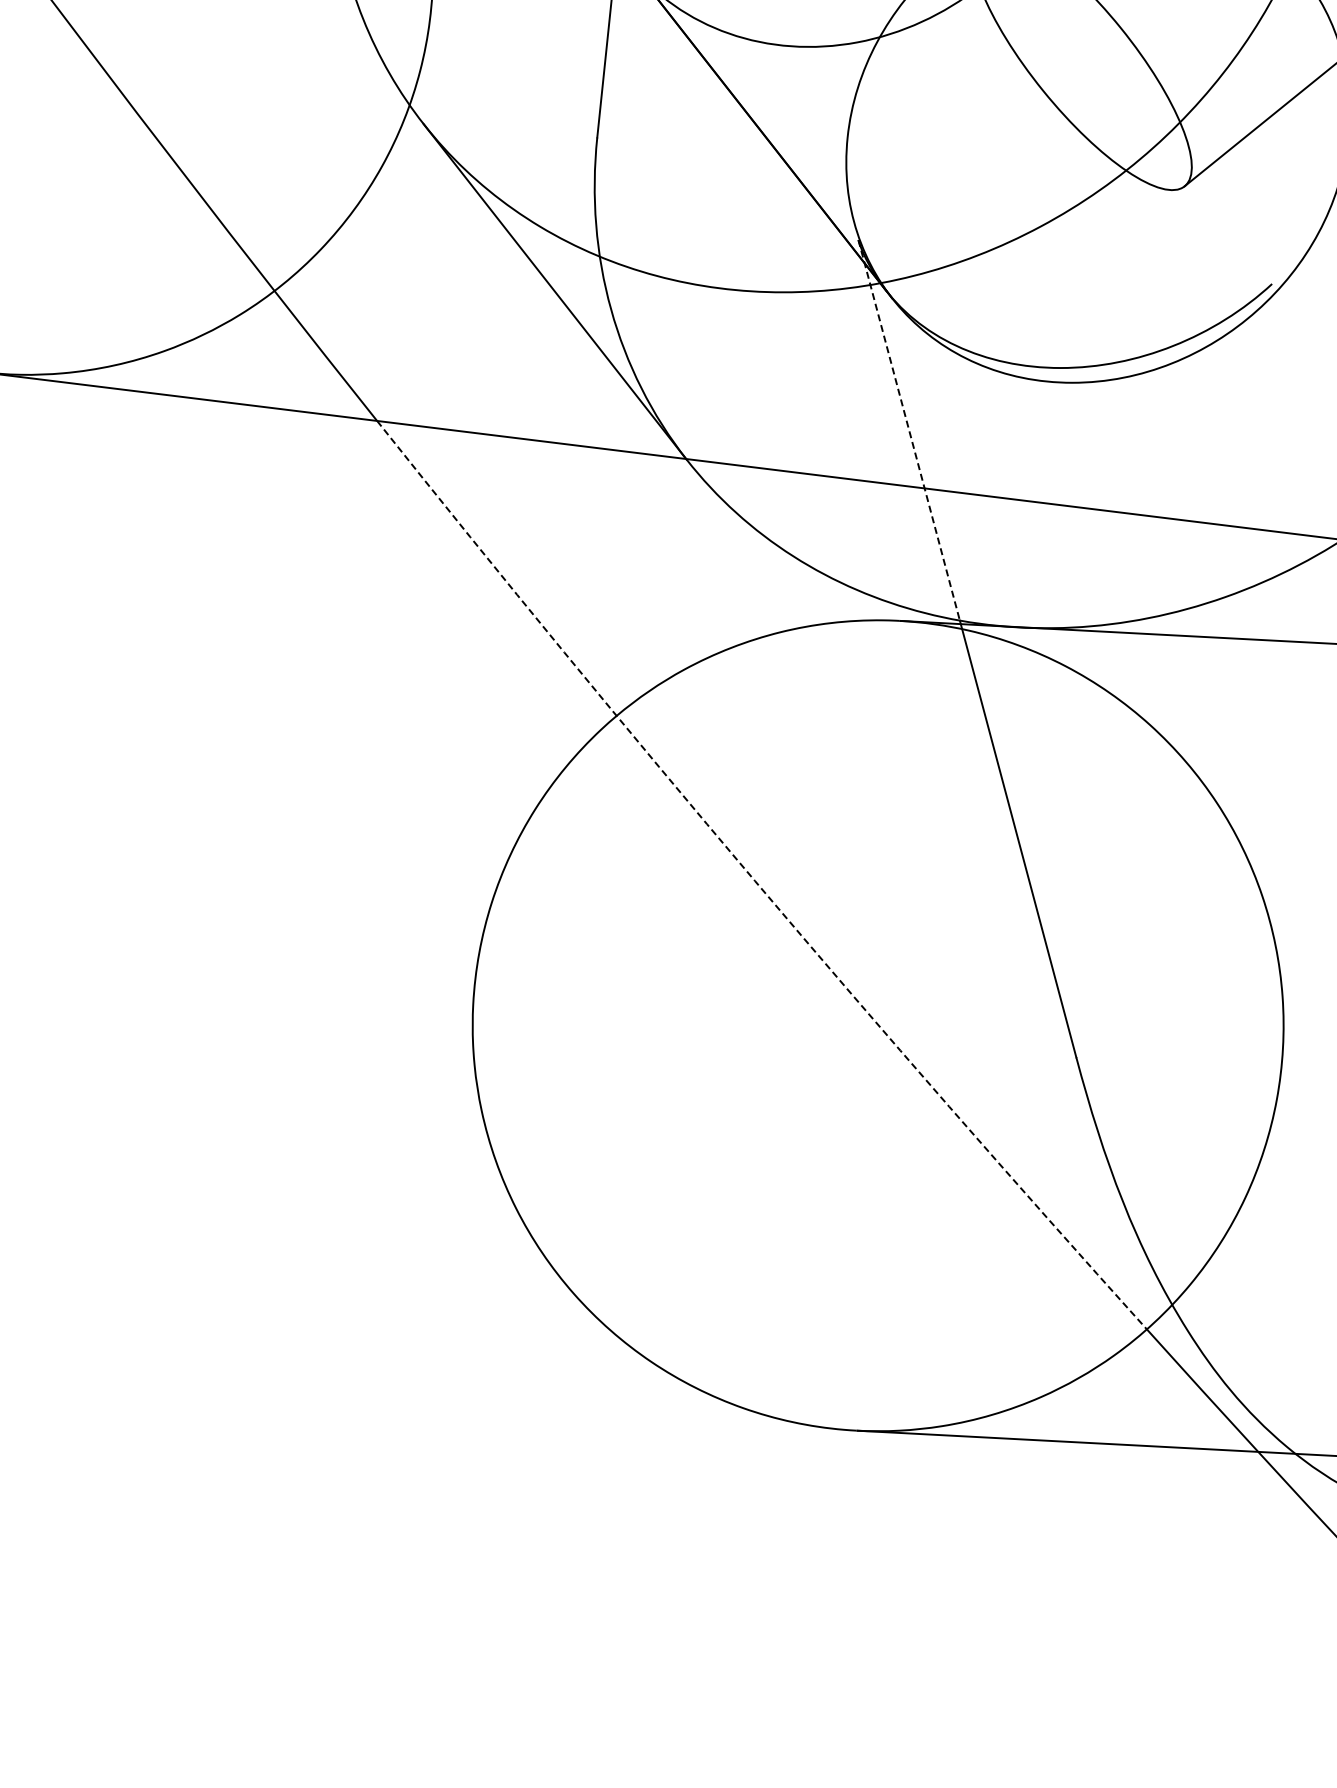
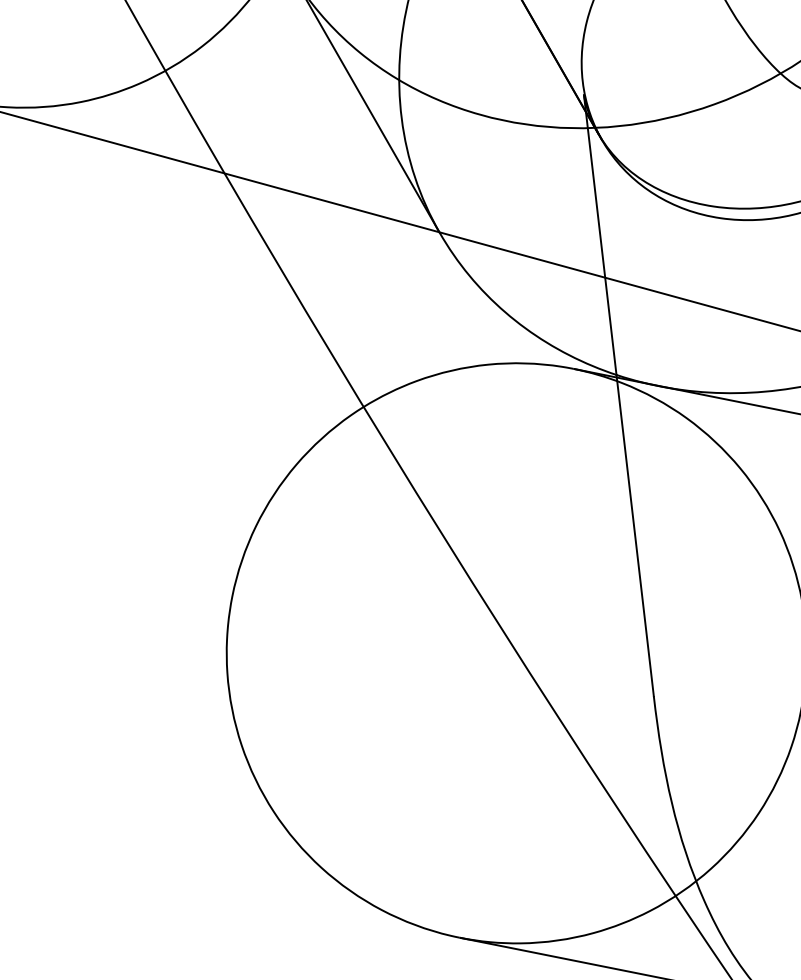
line: (909, 430) -> (600, 235), dashed -> solid
arc: (755, 881) -> (444, 538), dashed -> solid

